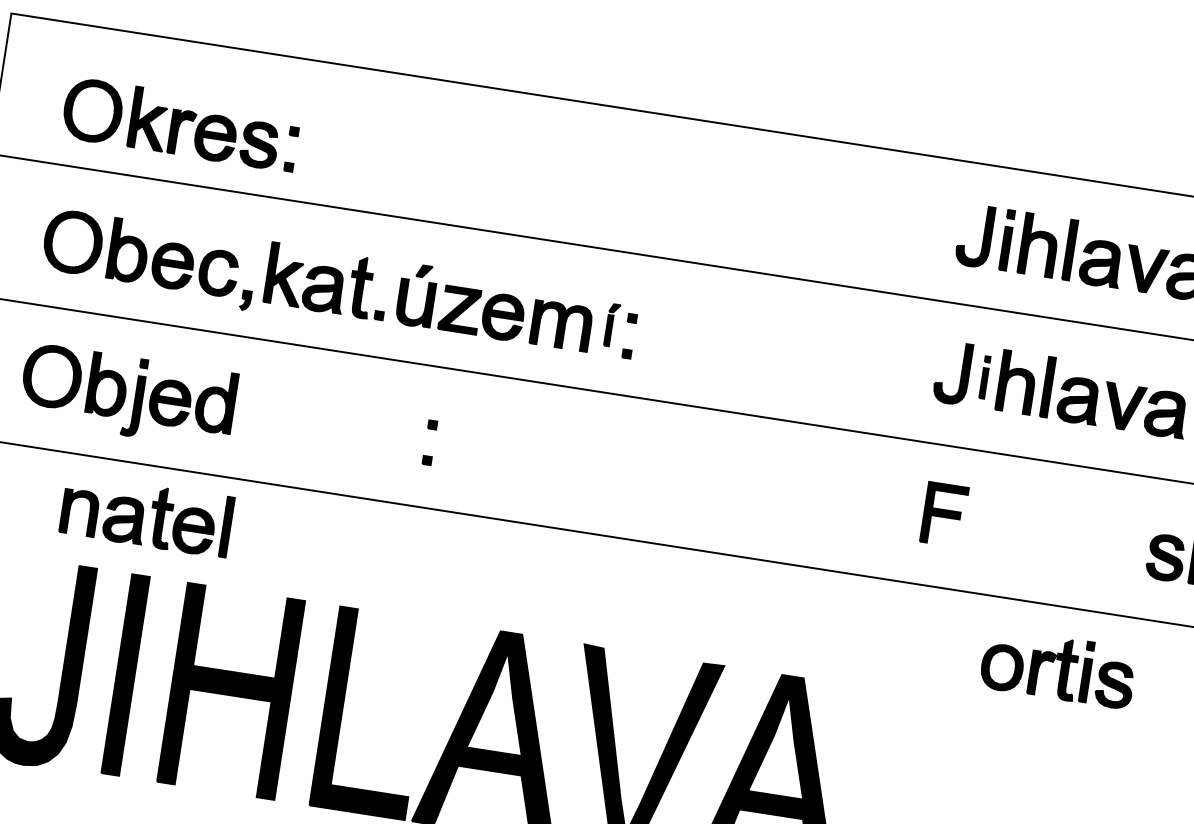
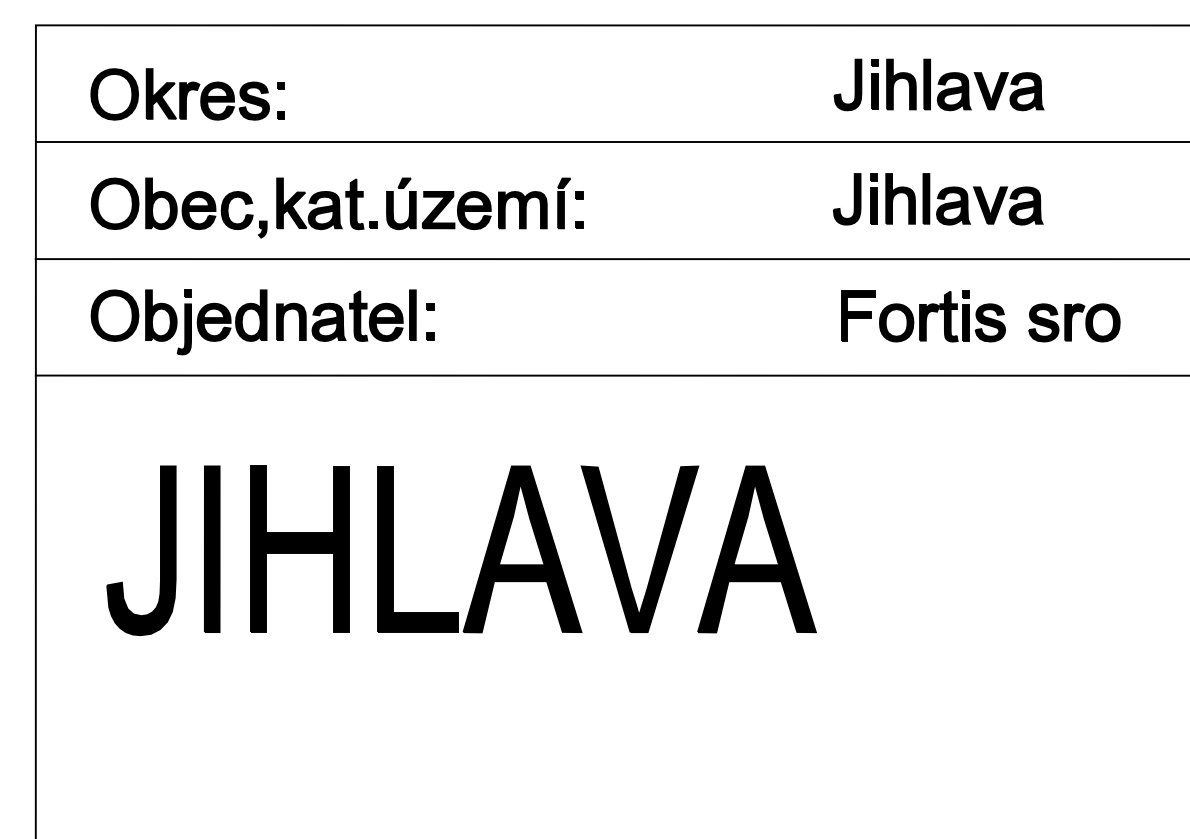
part: (611, 325) -> (563, 203), size x1.43
part: (984, 376) -> (873, 198), size x1.43
part: (147, 515) -> (346, 315), moved
part: (1058, 668) -> (942, 316), moved

